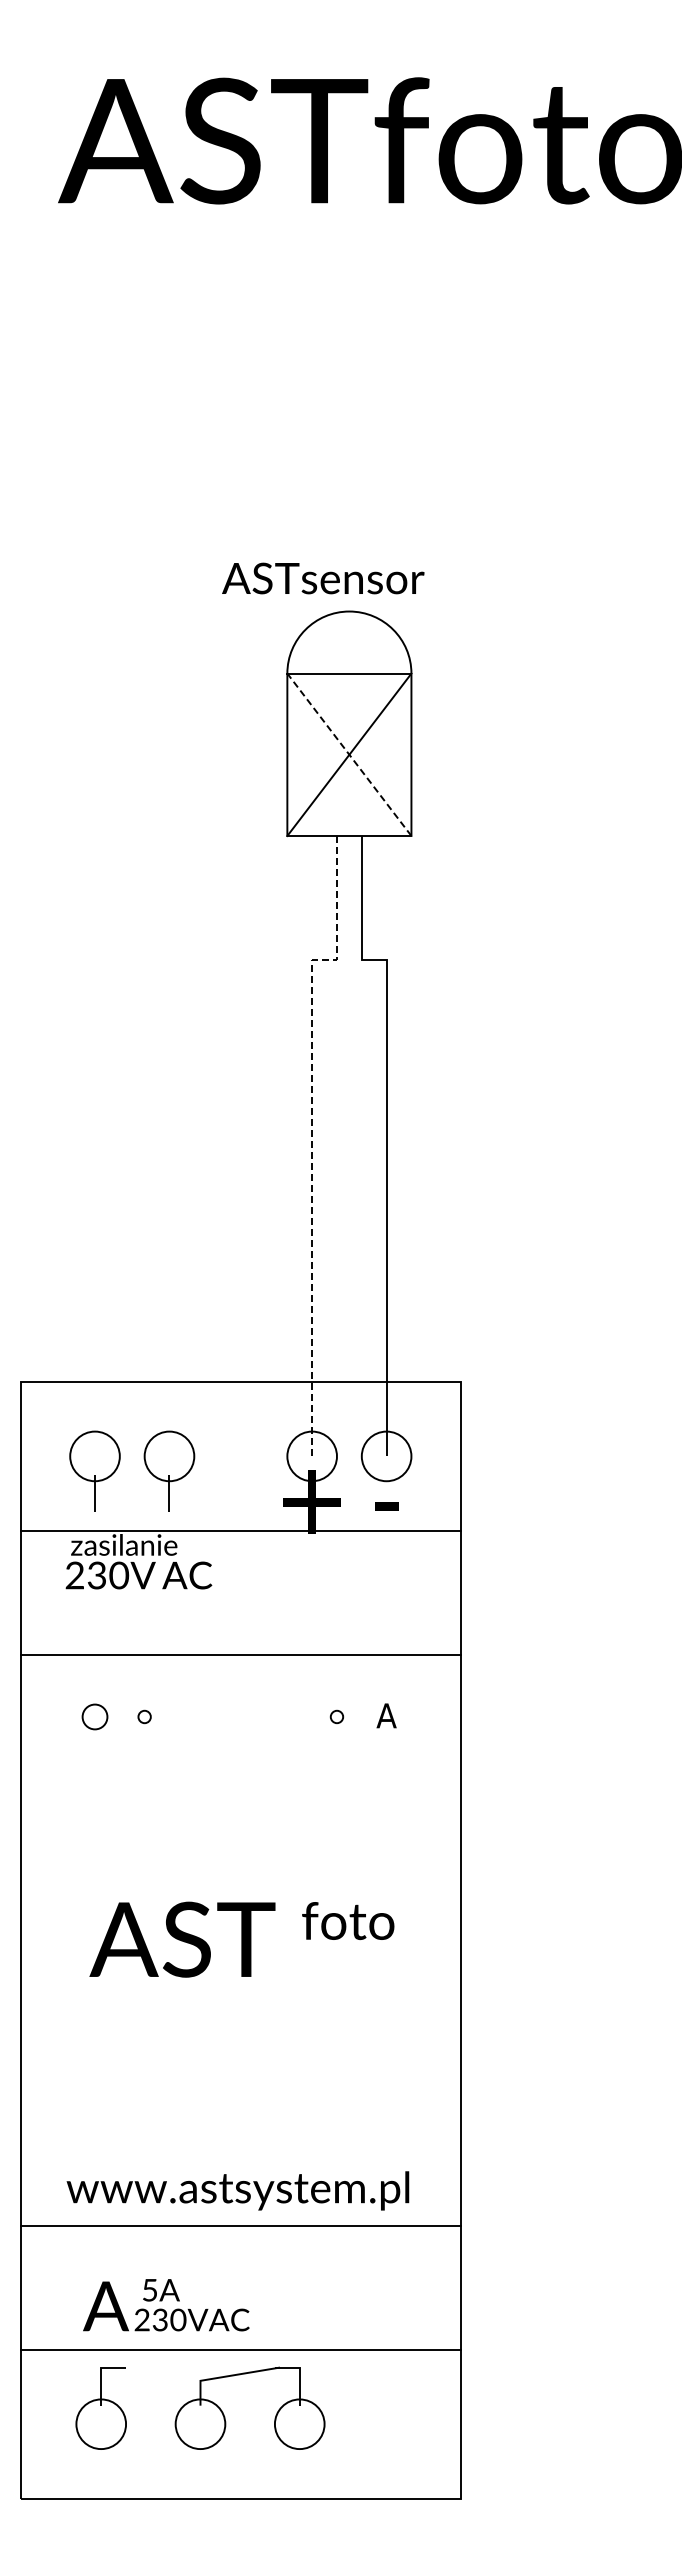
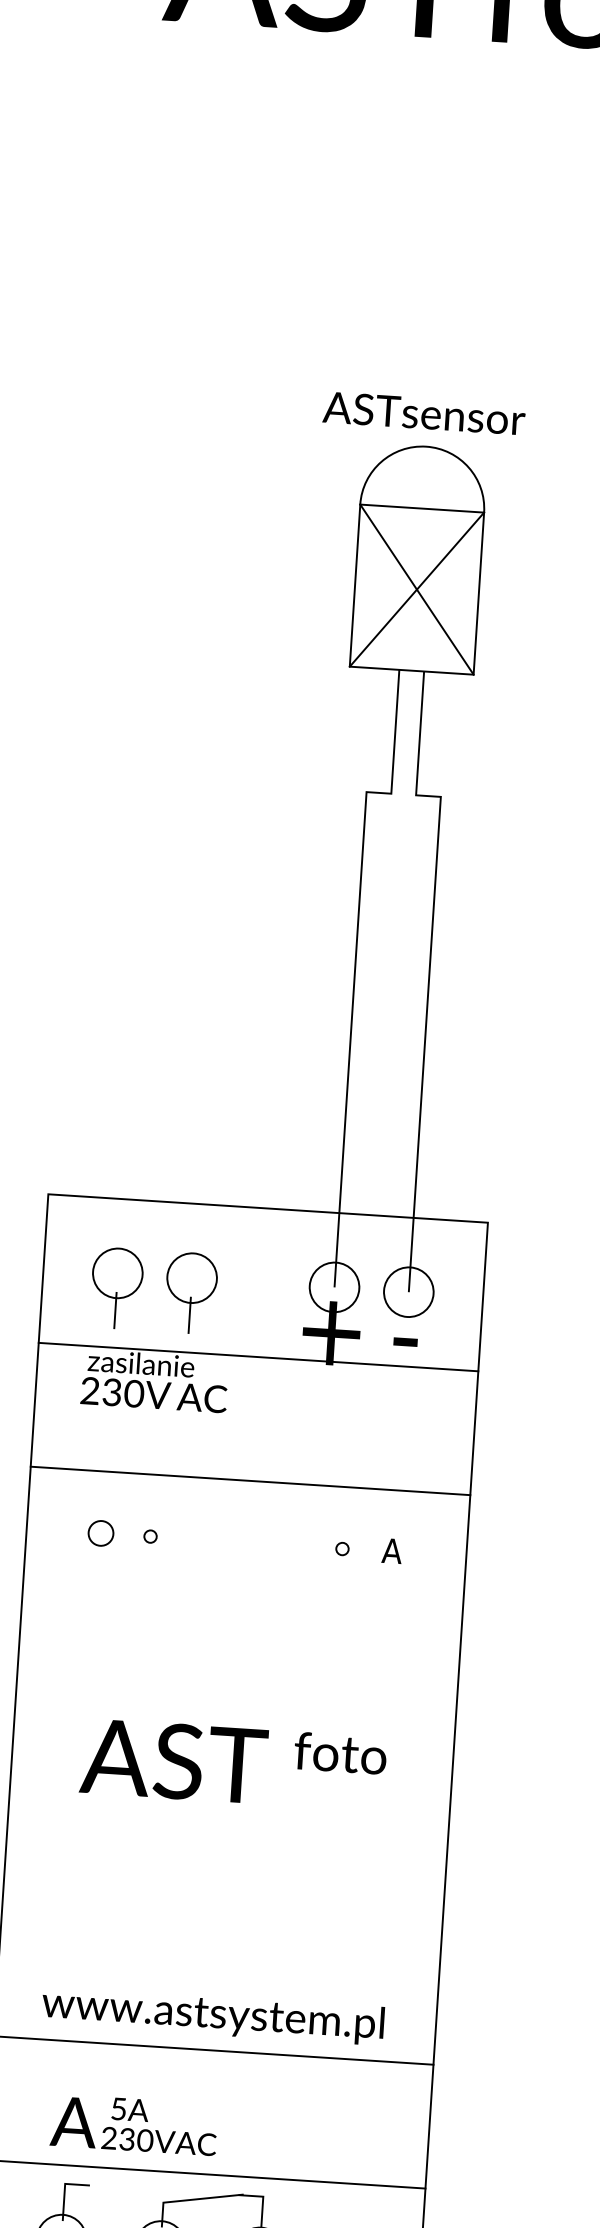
text: (323, 578) -> (424, 413), moved
line: (349, 754) -> (417, 589), dashed -> solid
line: (312, 1131) -> (355, 963), dashed -> solid

